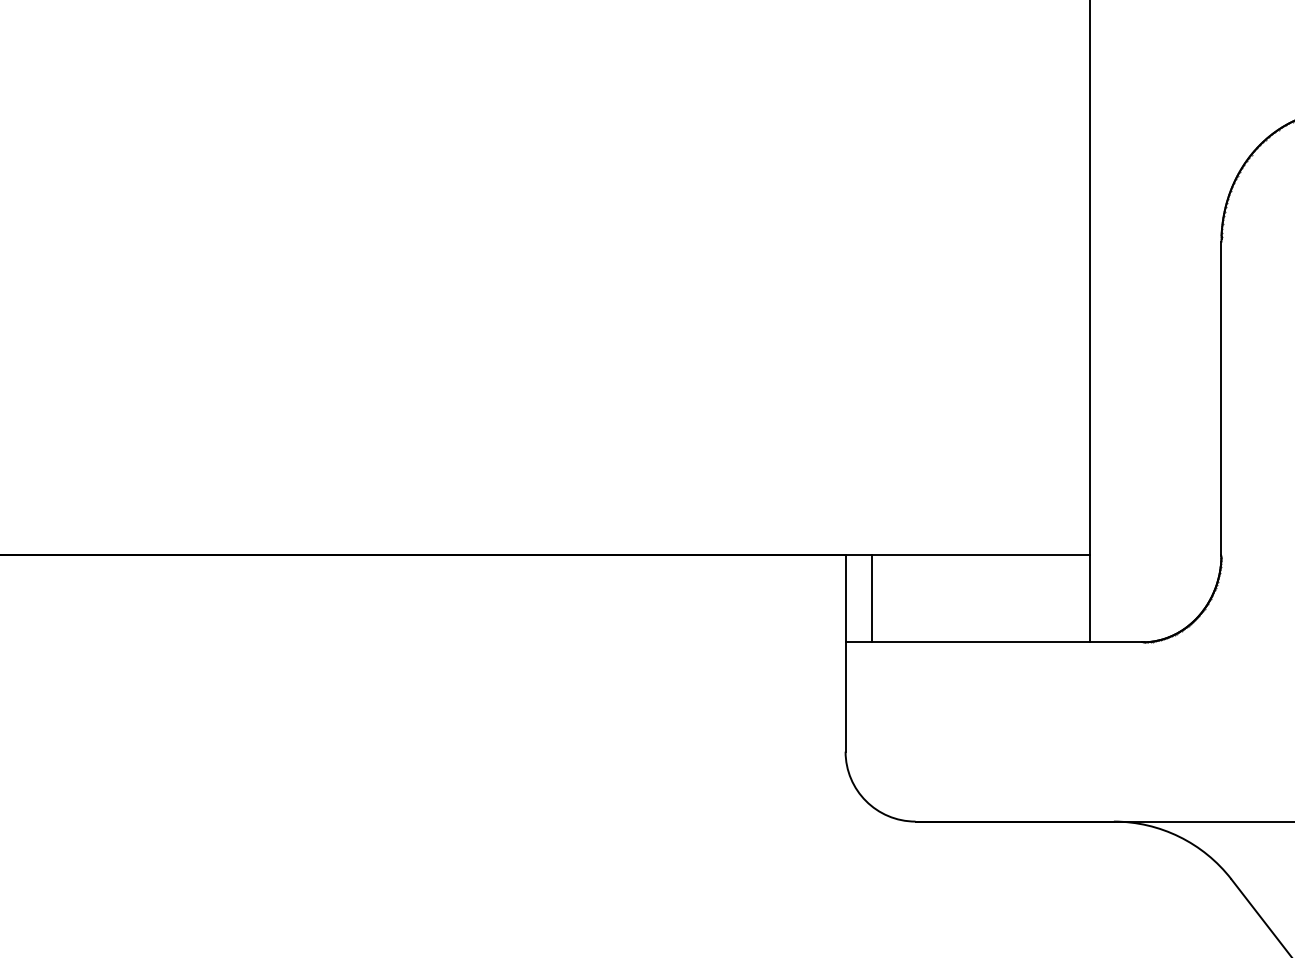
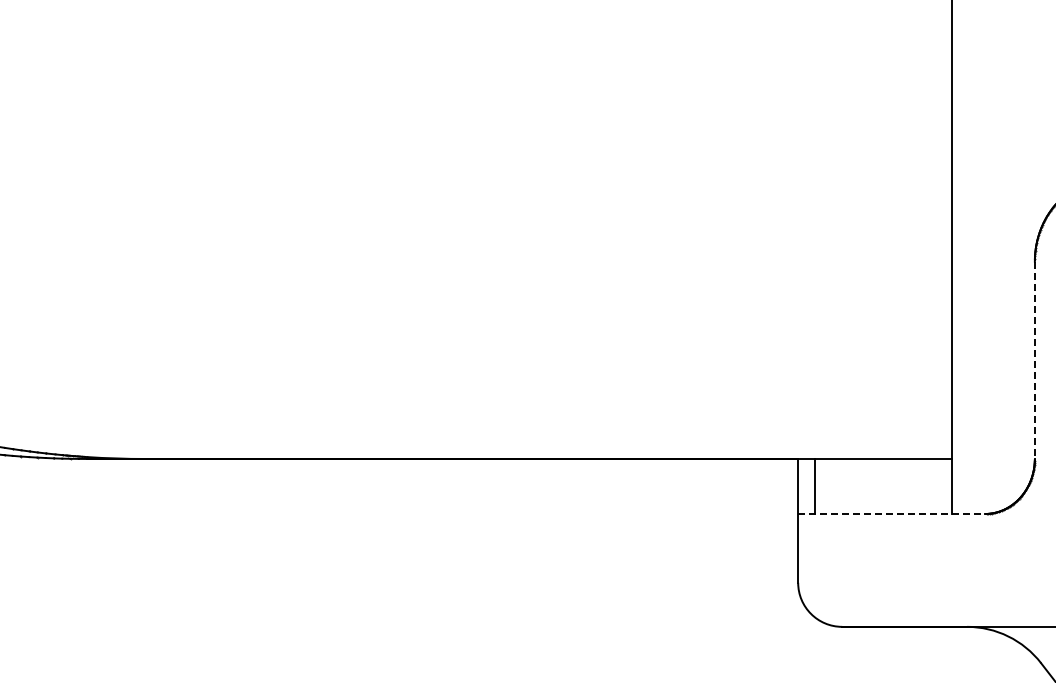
line: (1220, 398) -> (1034, 360), solid -> dashed
line: (995, 643) -> (892, 514), solid -> dashed

